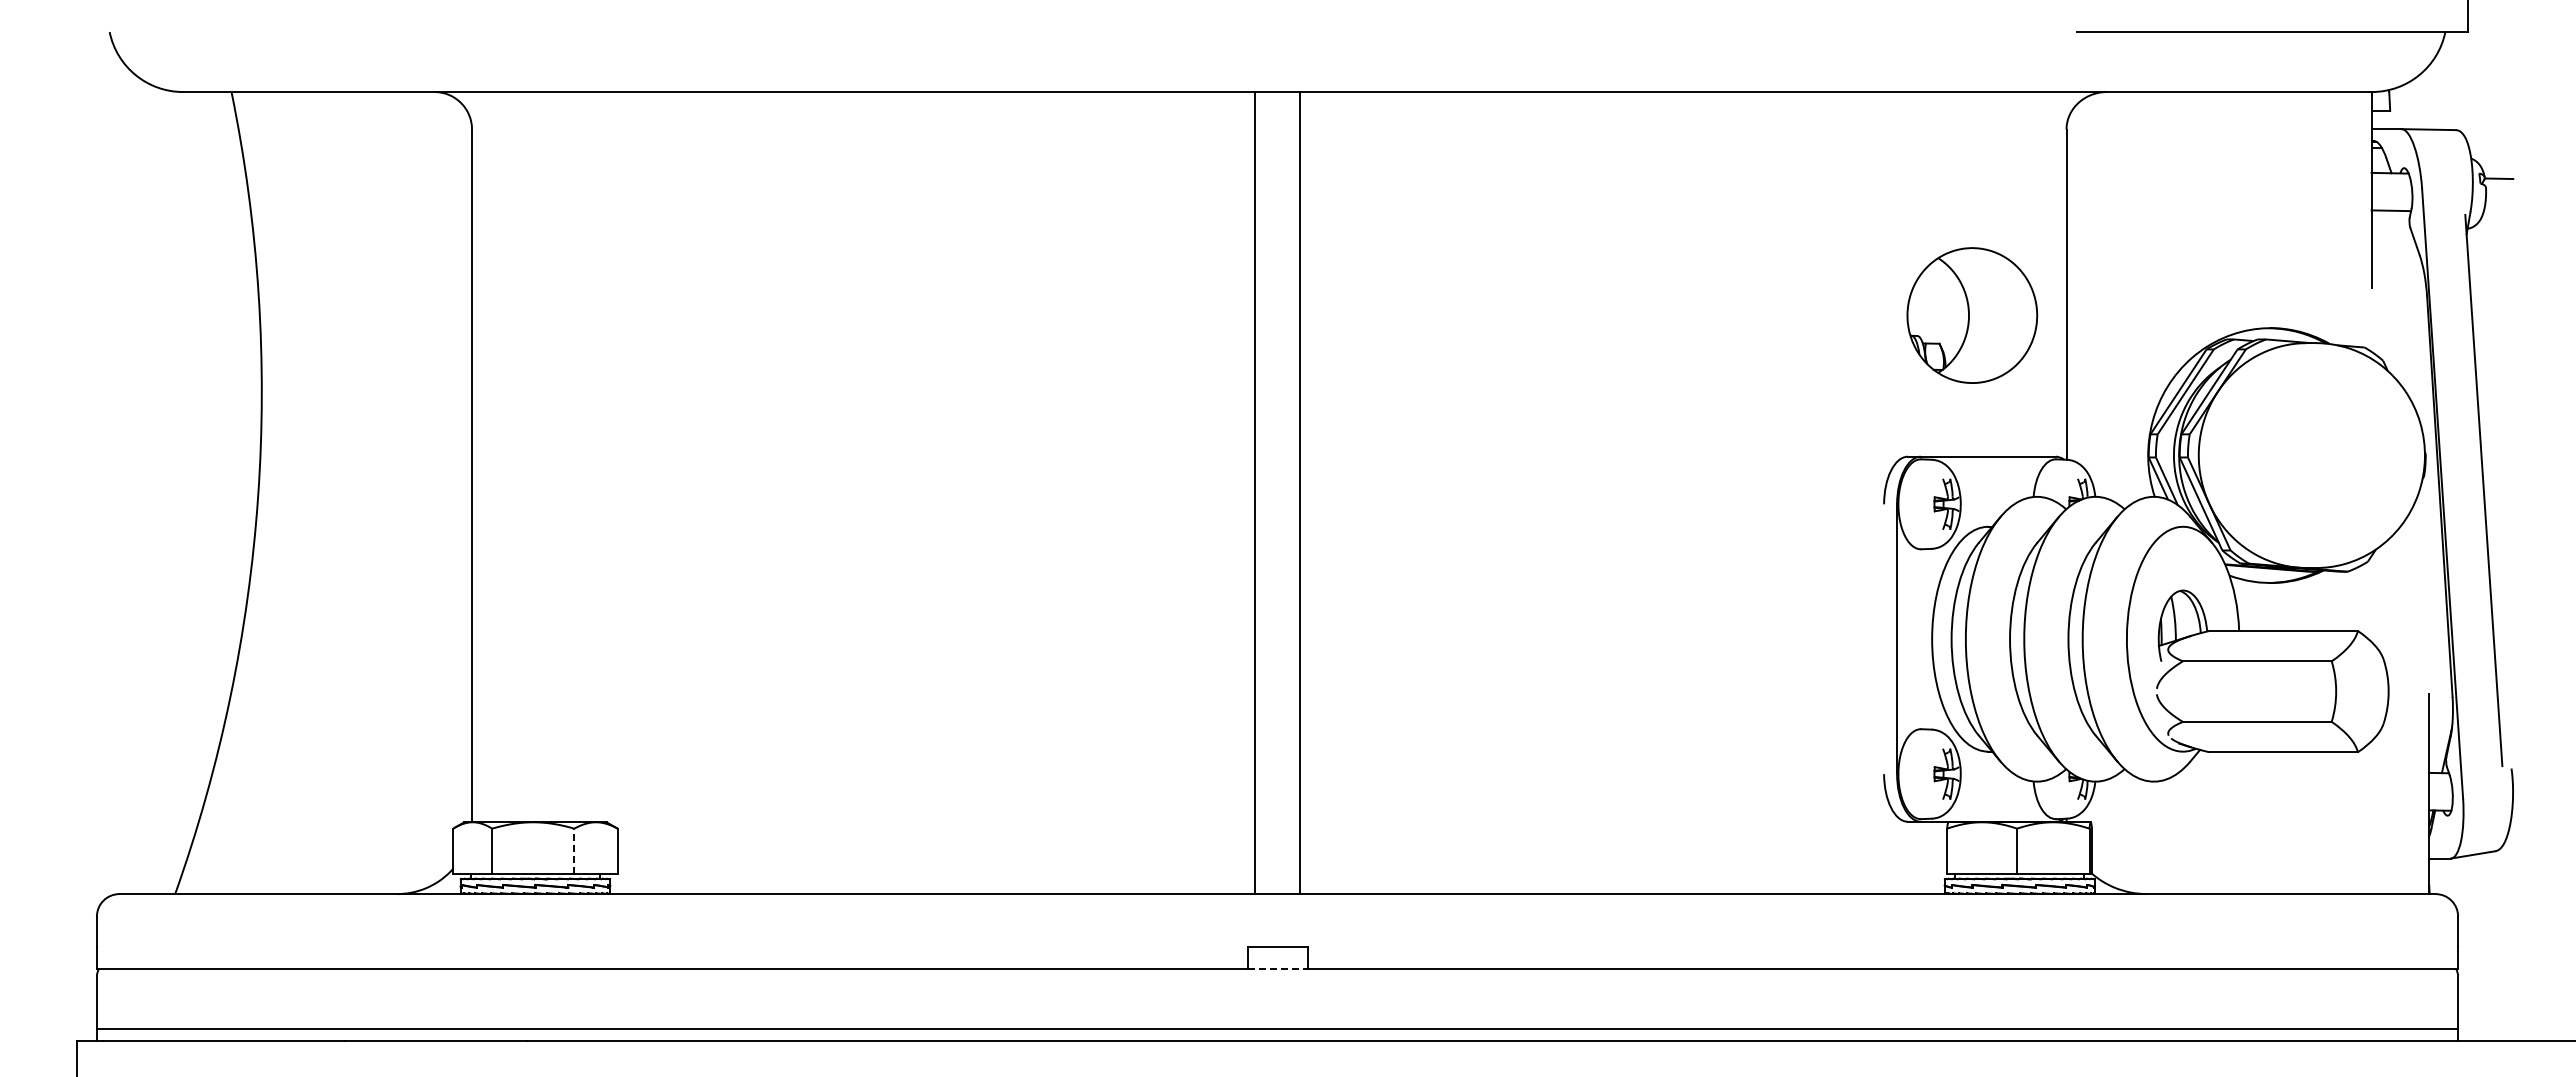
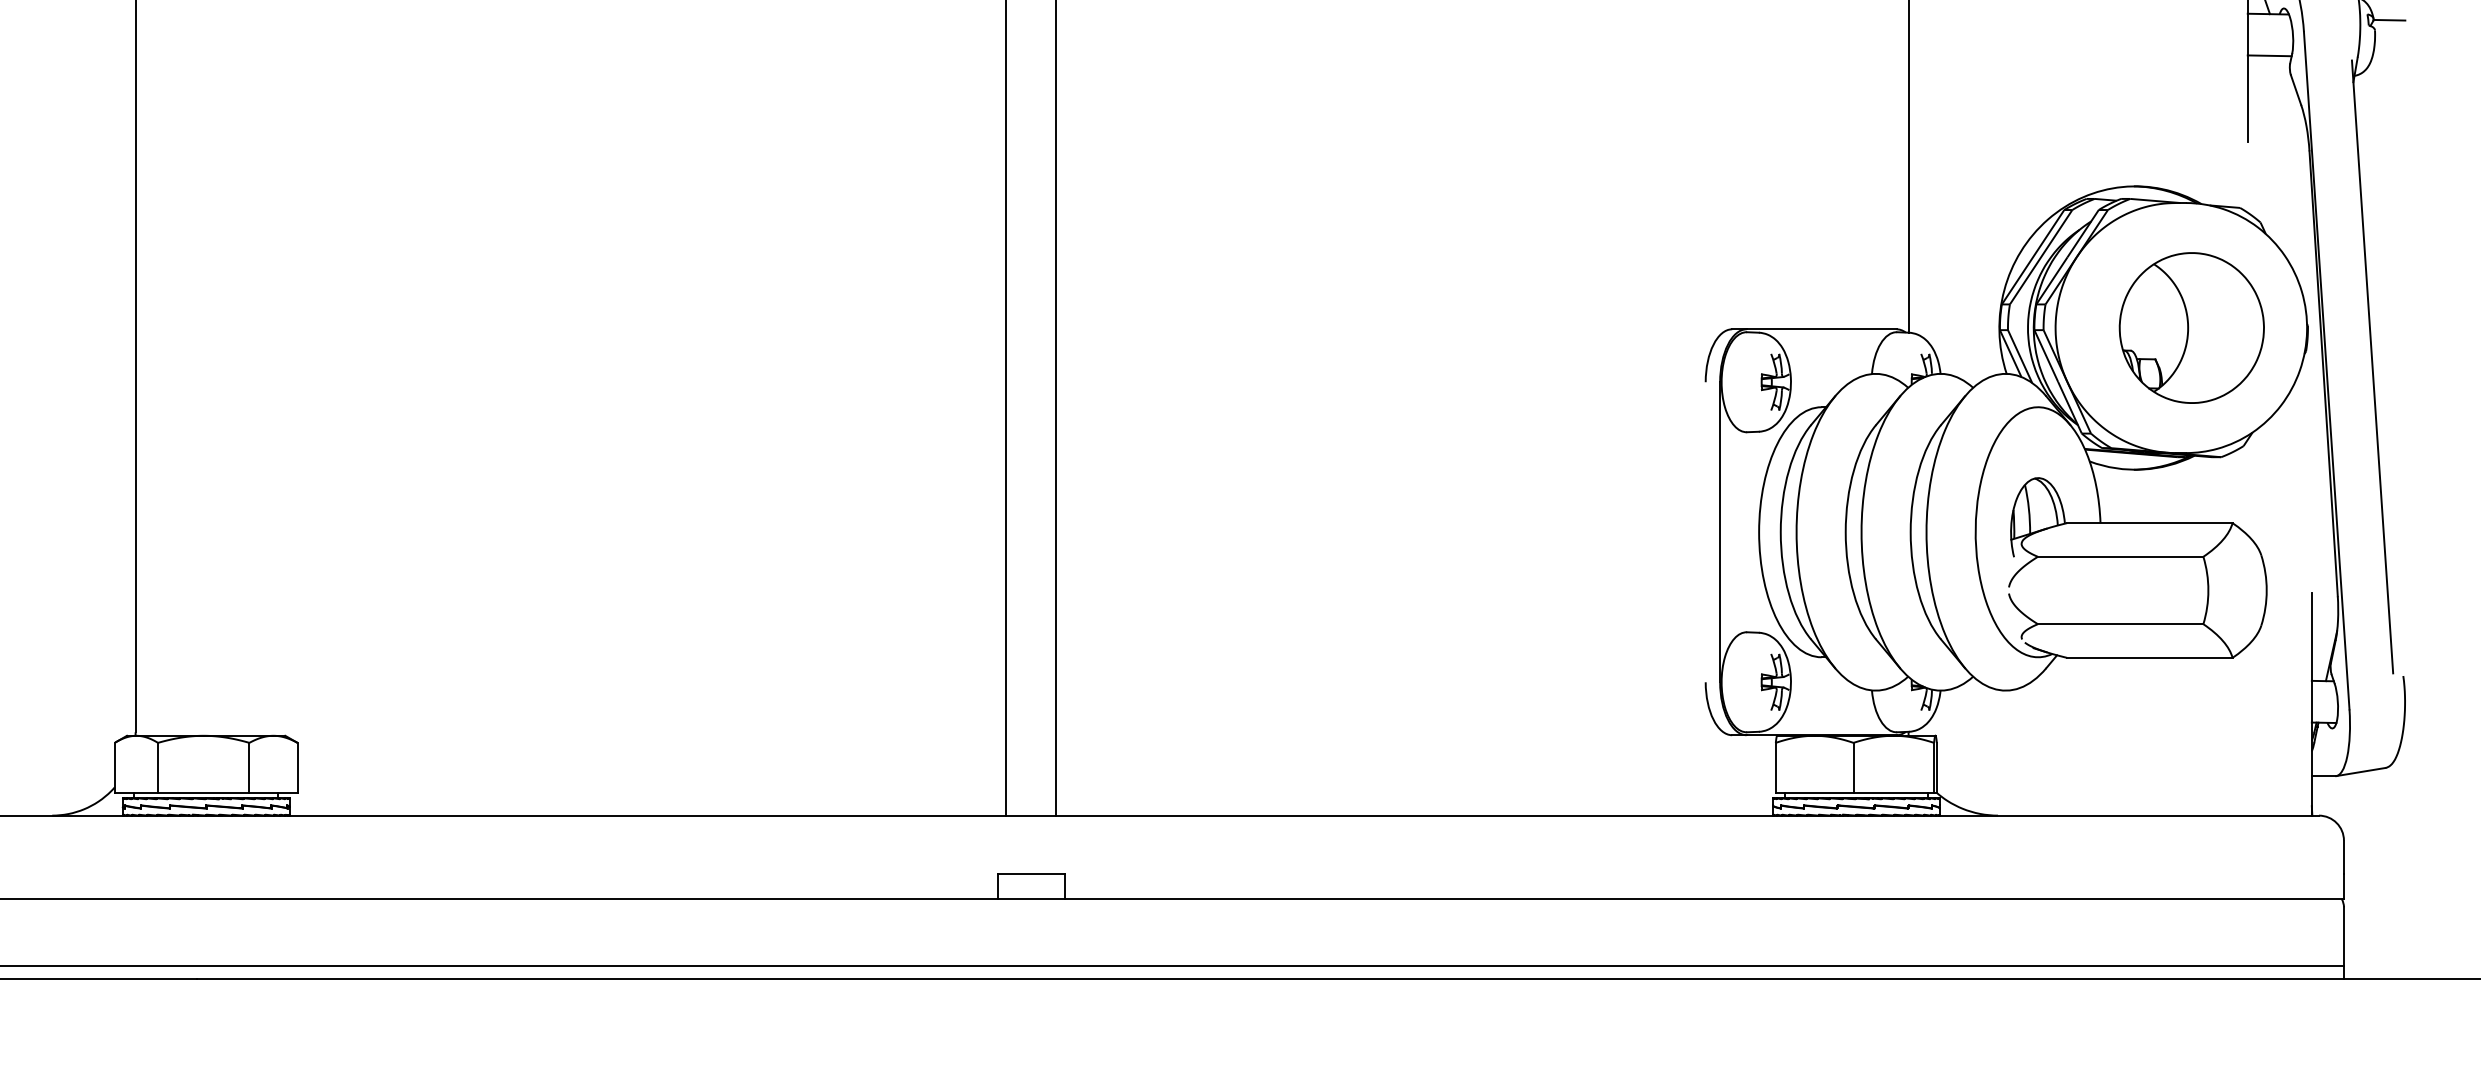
part: (1972, 315) -> (2192, 327), moved
line: (574, 851) -> (249, 768), dashed -> solid
line: (1277, 969) -> (1031, 899), dashed -> solid

